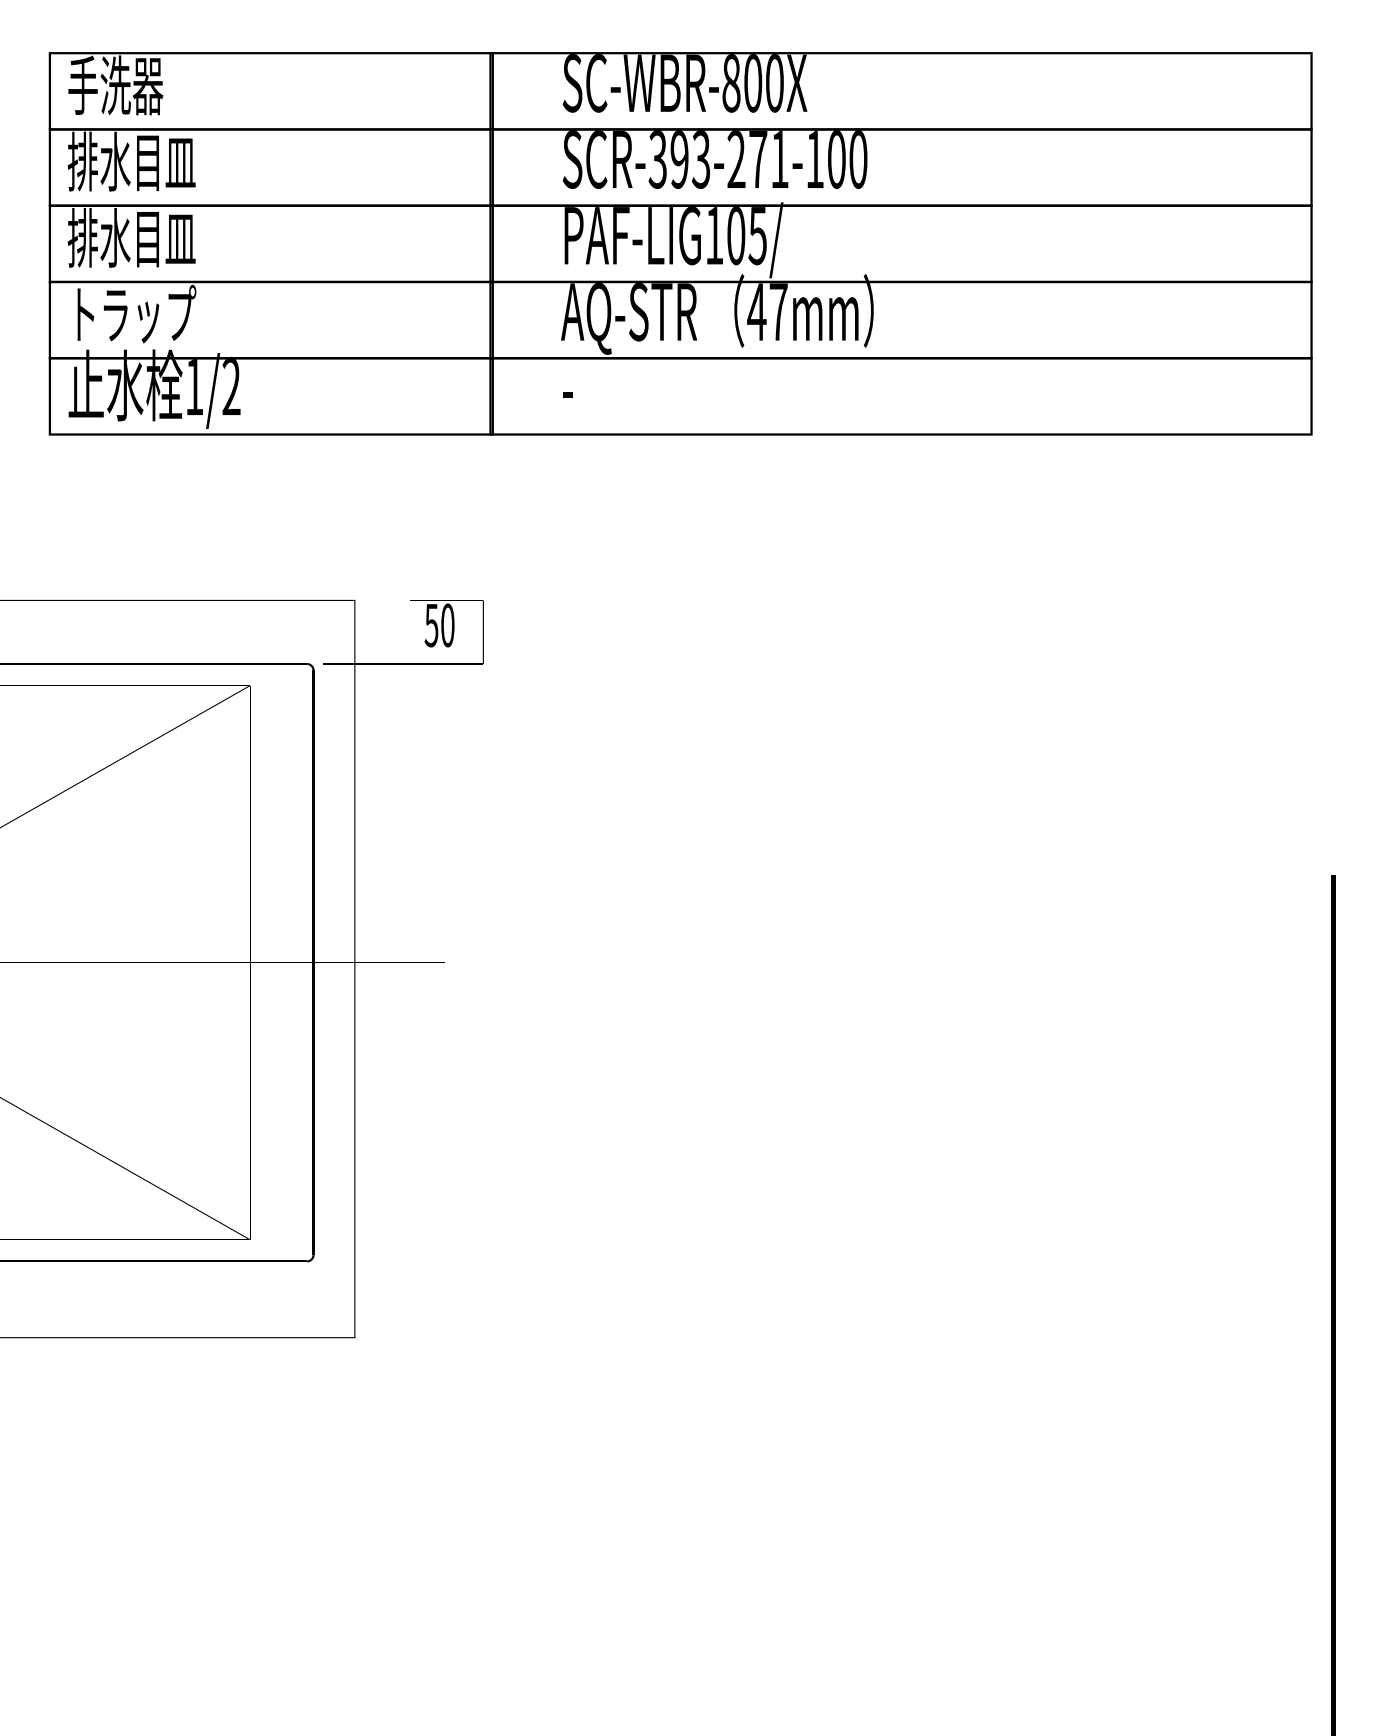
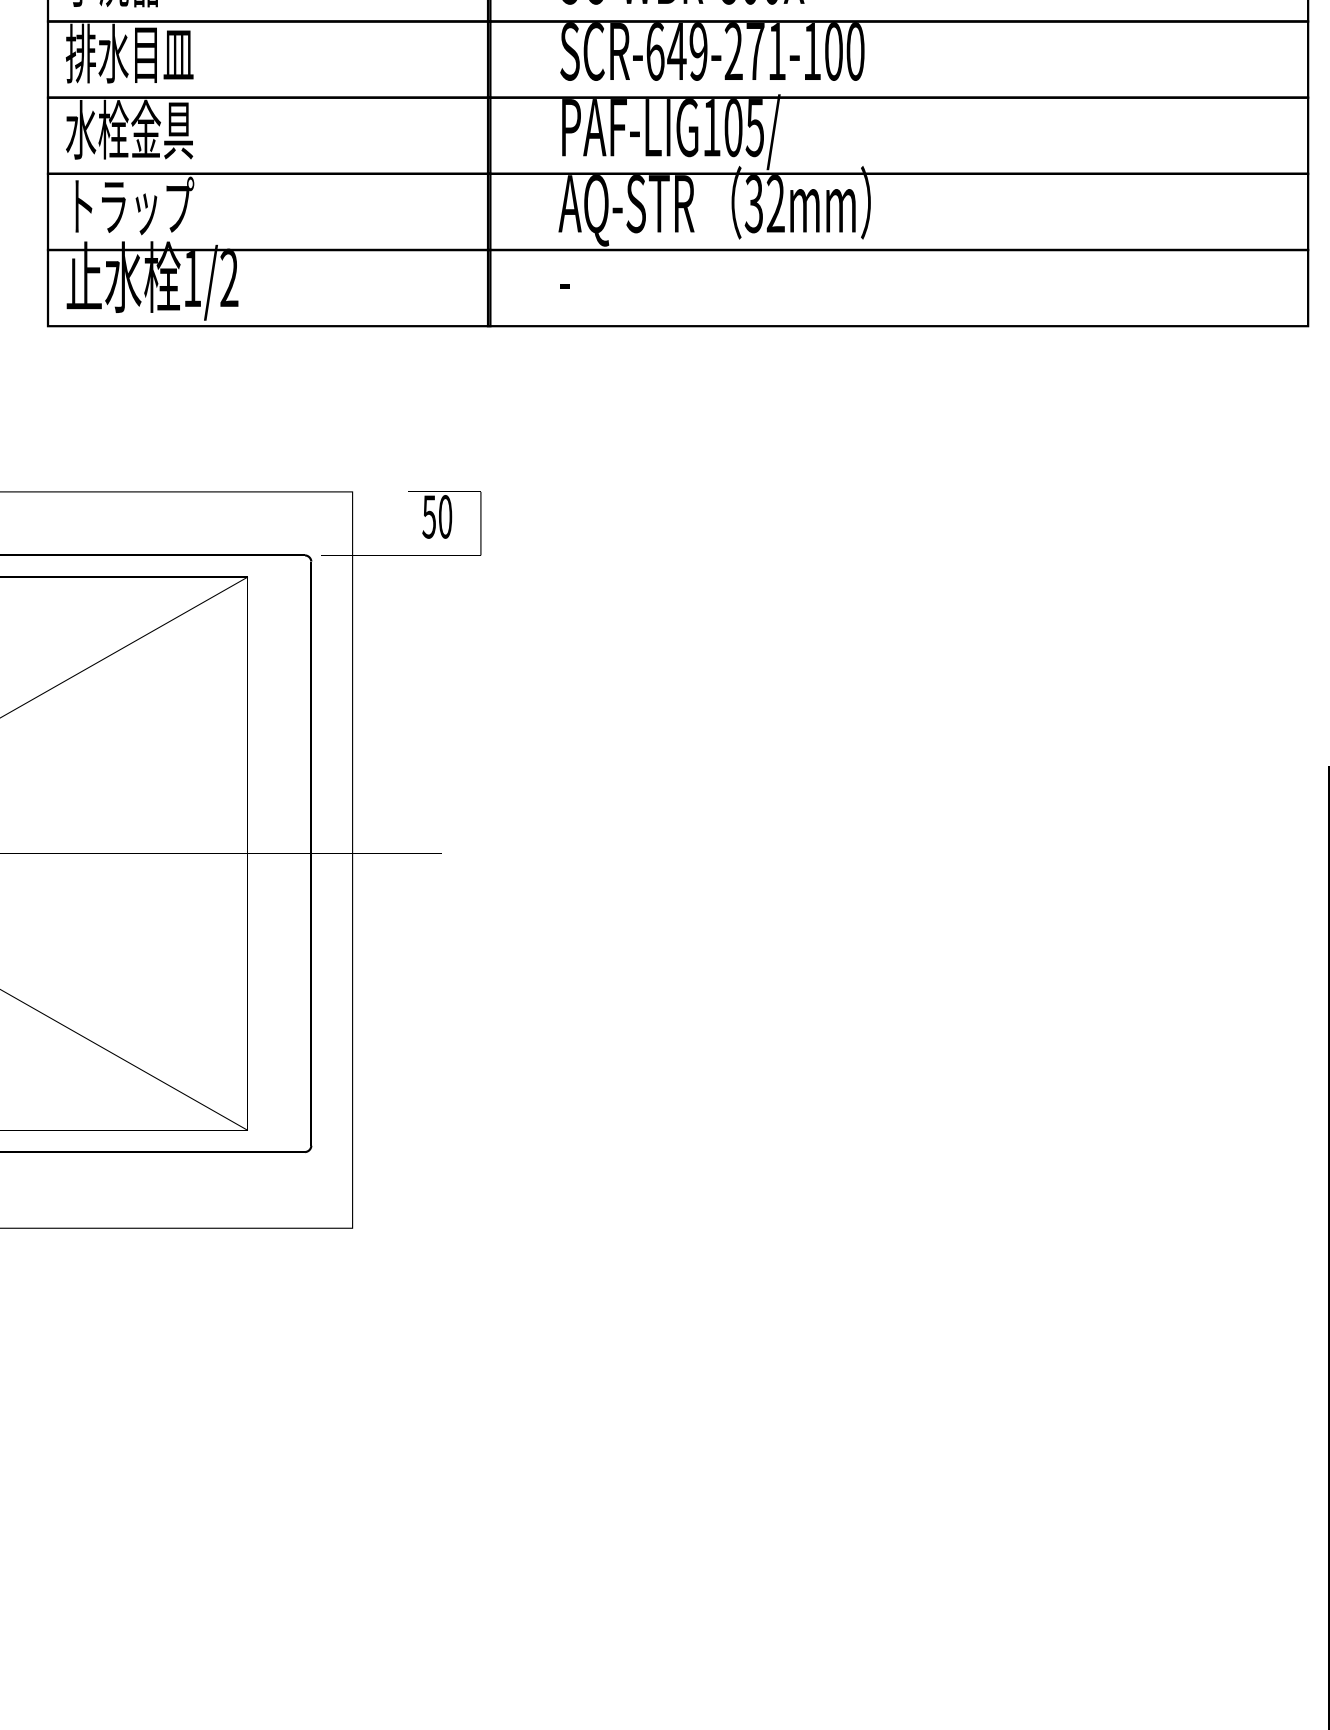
text: (679, 159) -> (676, 51), SCR-393-271-100 -> SCR-649-271-100
text: (131, 237) -> (129, 129), 排水目皿 -> 水栓金具
text: (767, 312) -> (764, 204), 47mm -> 32mm

